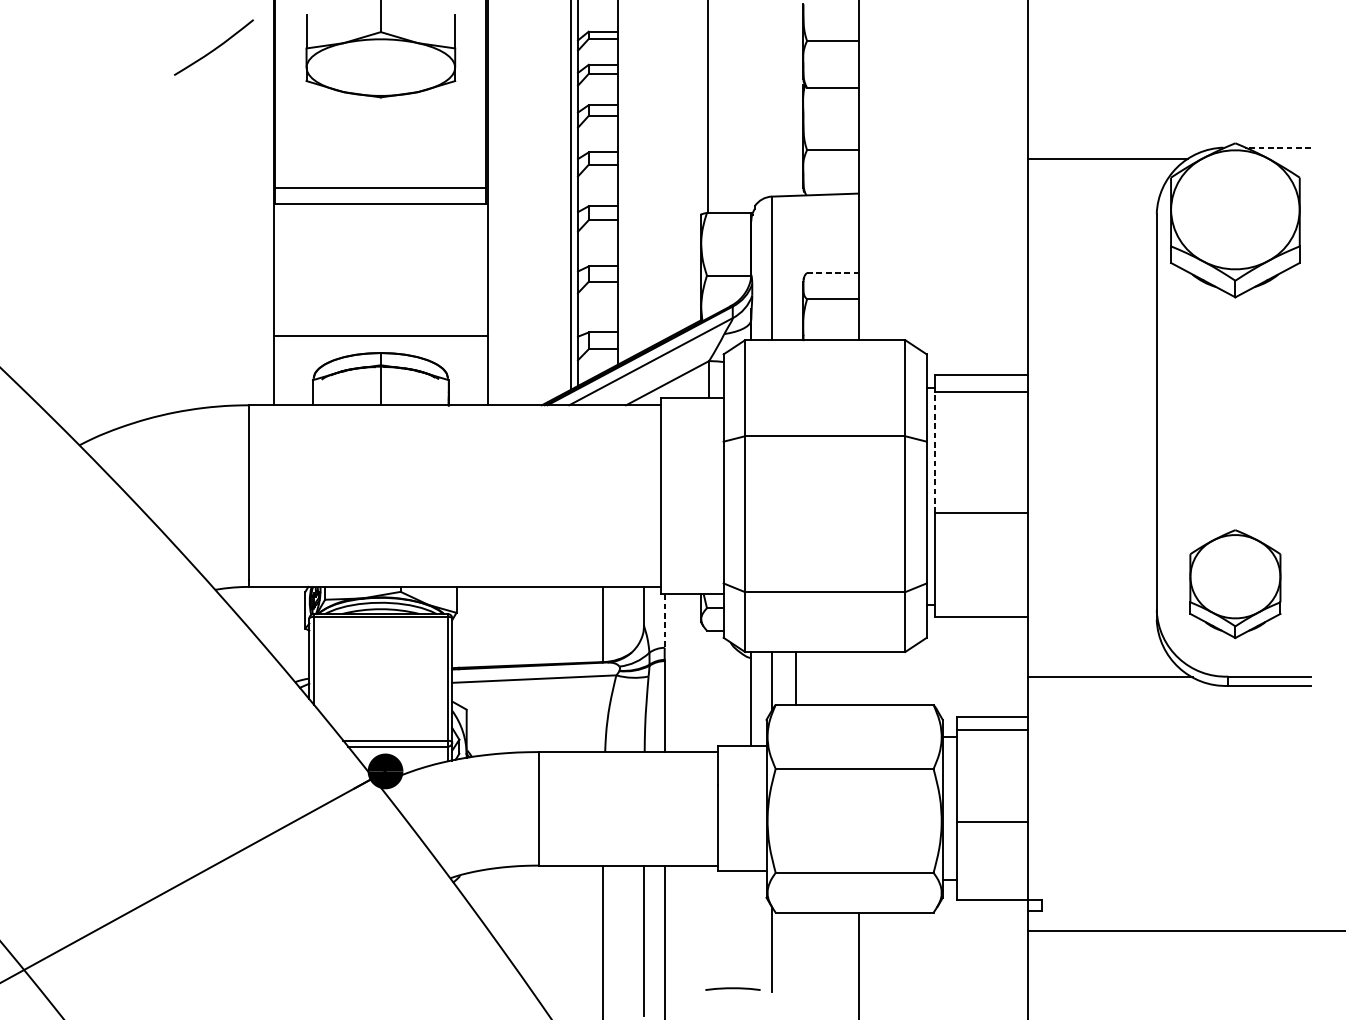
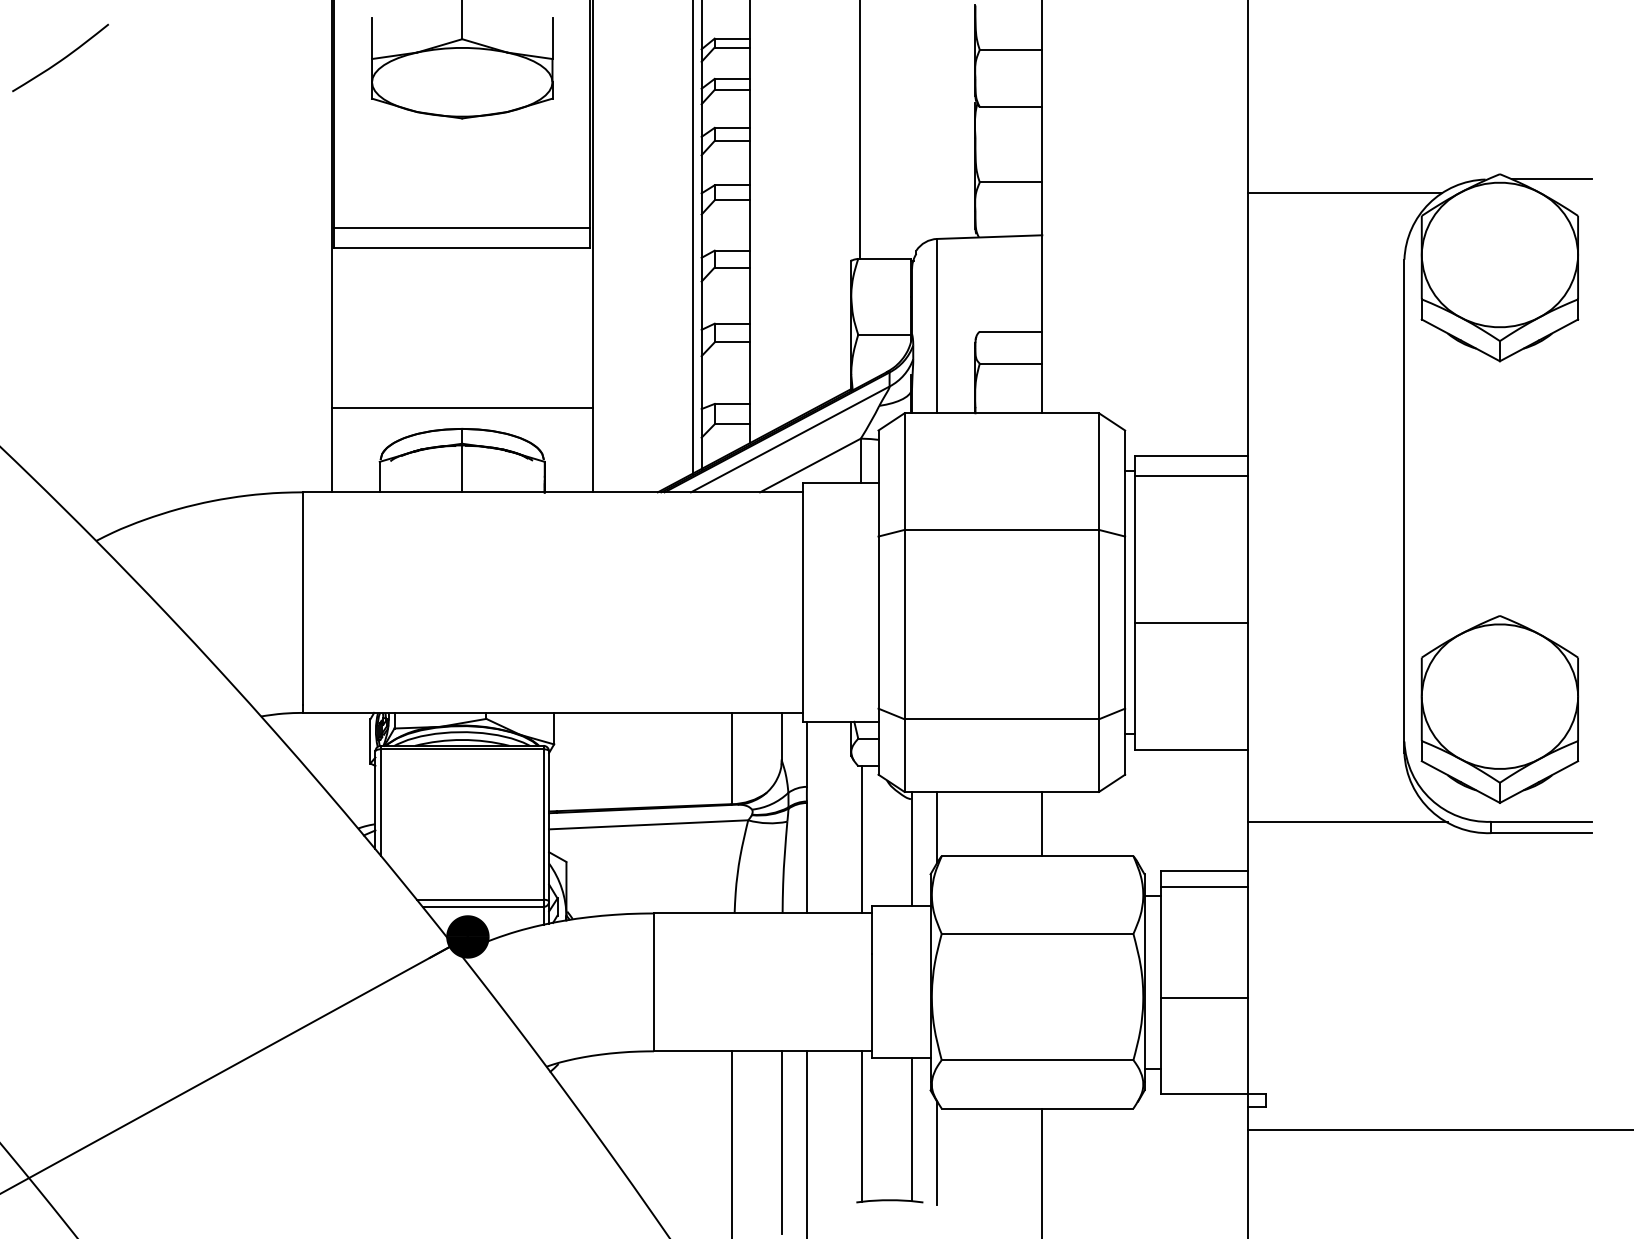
curve: (213, 48) -> (60, 59), moved
line: (1277, 147) -> (1551, 179), dashed -> solid
line: (833, 272) -> (1011, 331), dashed -> solid
line: (935, 452) -> (1135, 549), dashed -> solid
part: (1235, 584) -> (1499, 709), size x1.43
line: (664, 621) -> (806, 754), dashed -> solid
line: (796, 677) -> (1042, 823), moved
line: (709, 691) -> (861, 839), added
line: (709, 927) -> (861, 1126), added
line: (751, 929) -> (912, 1129), added

